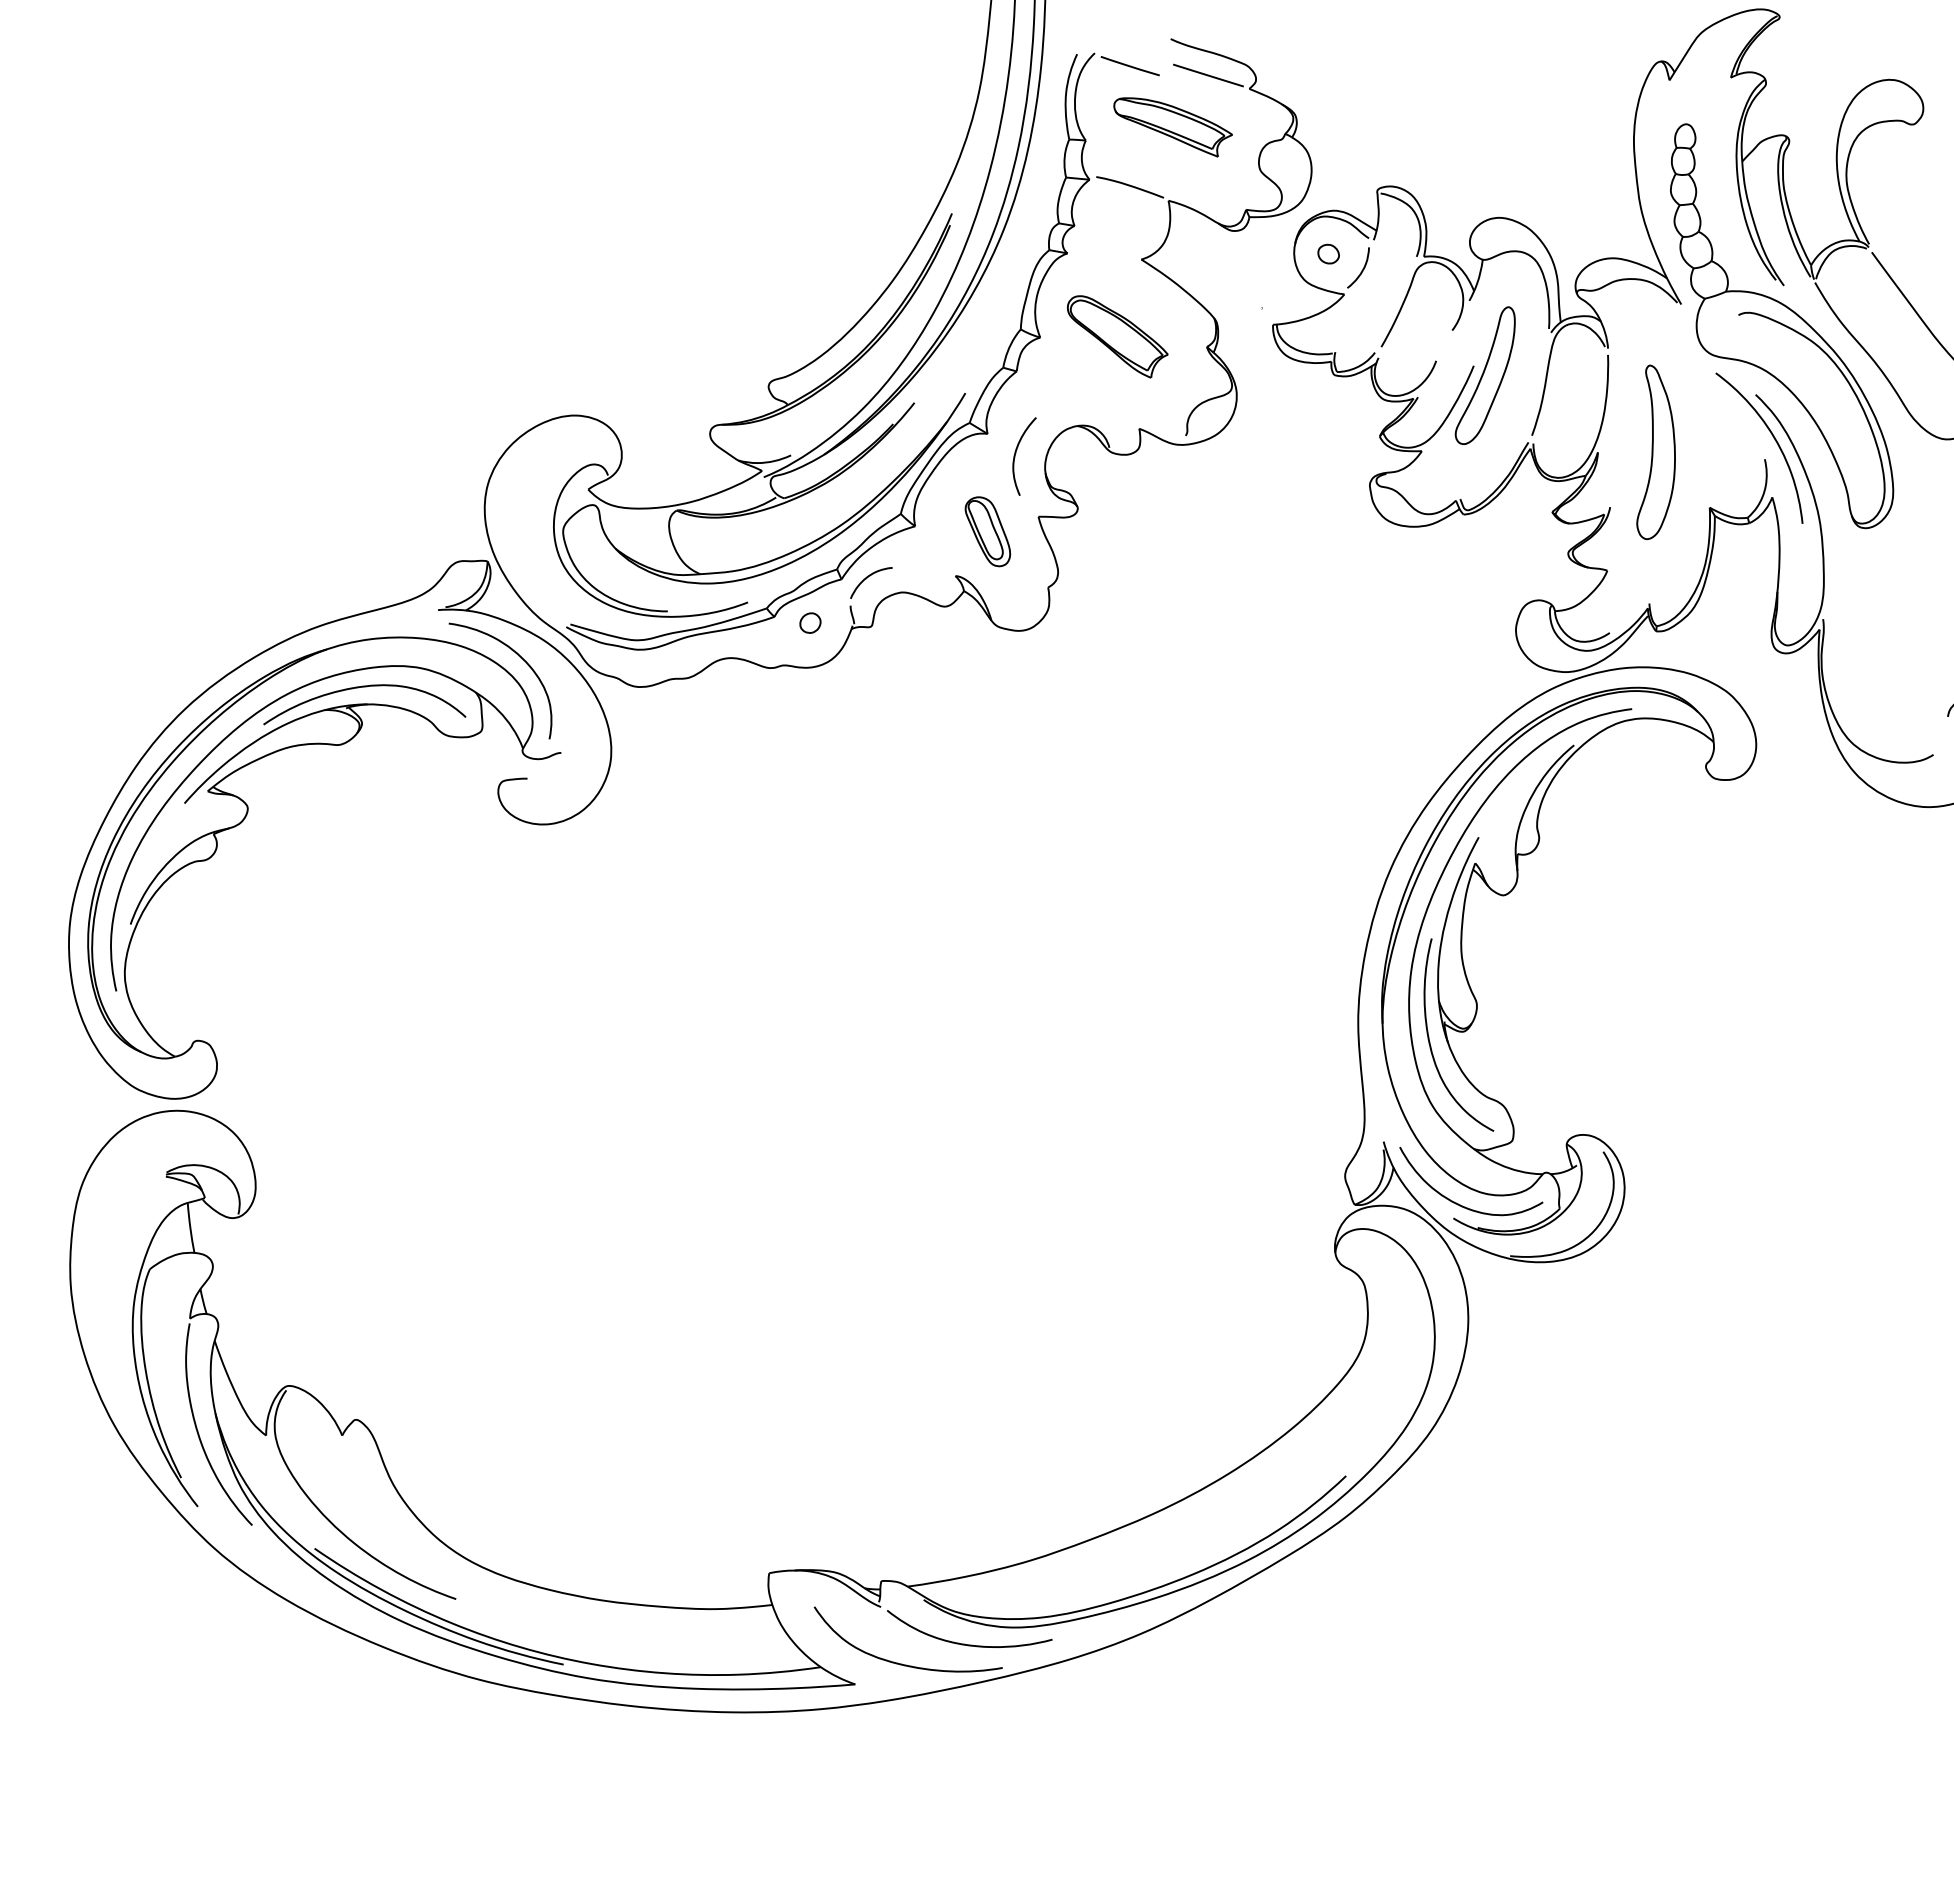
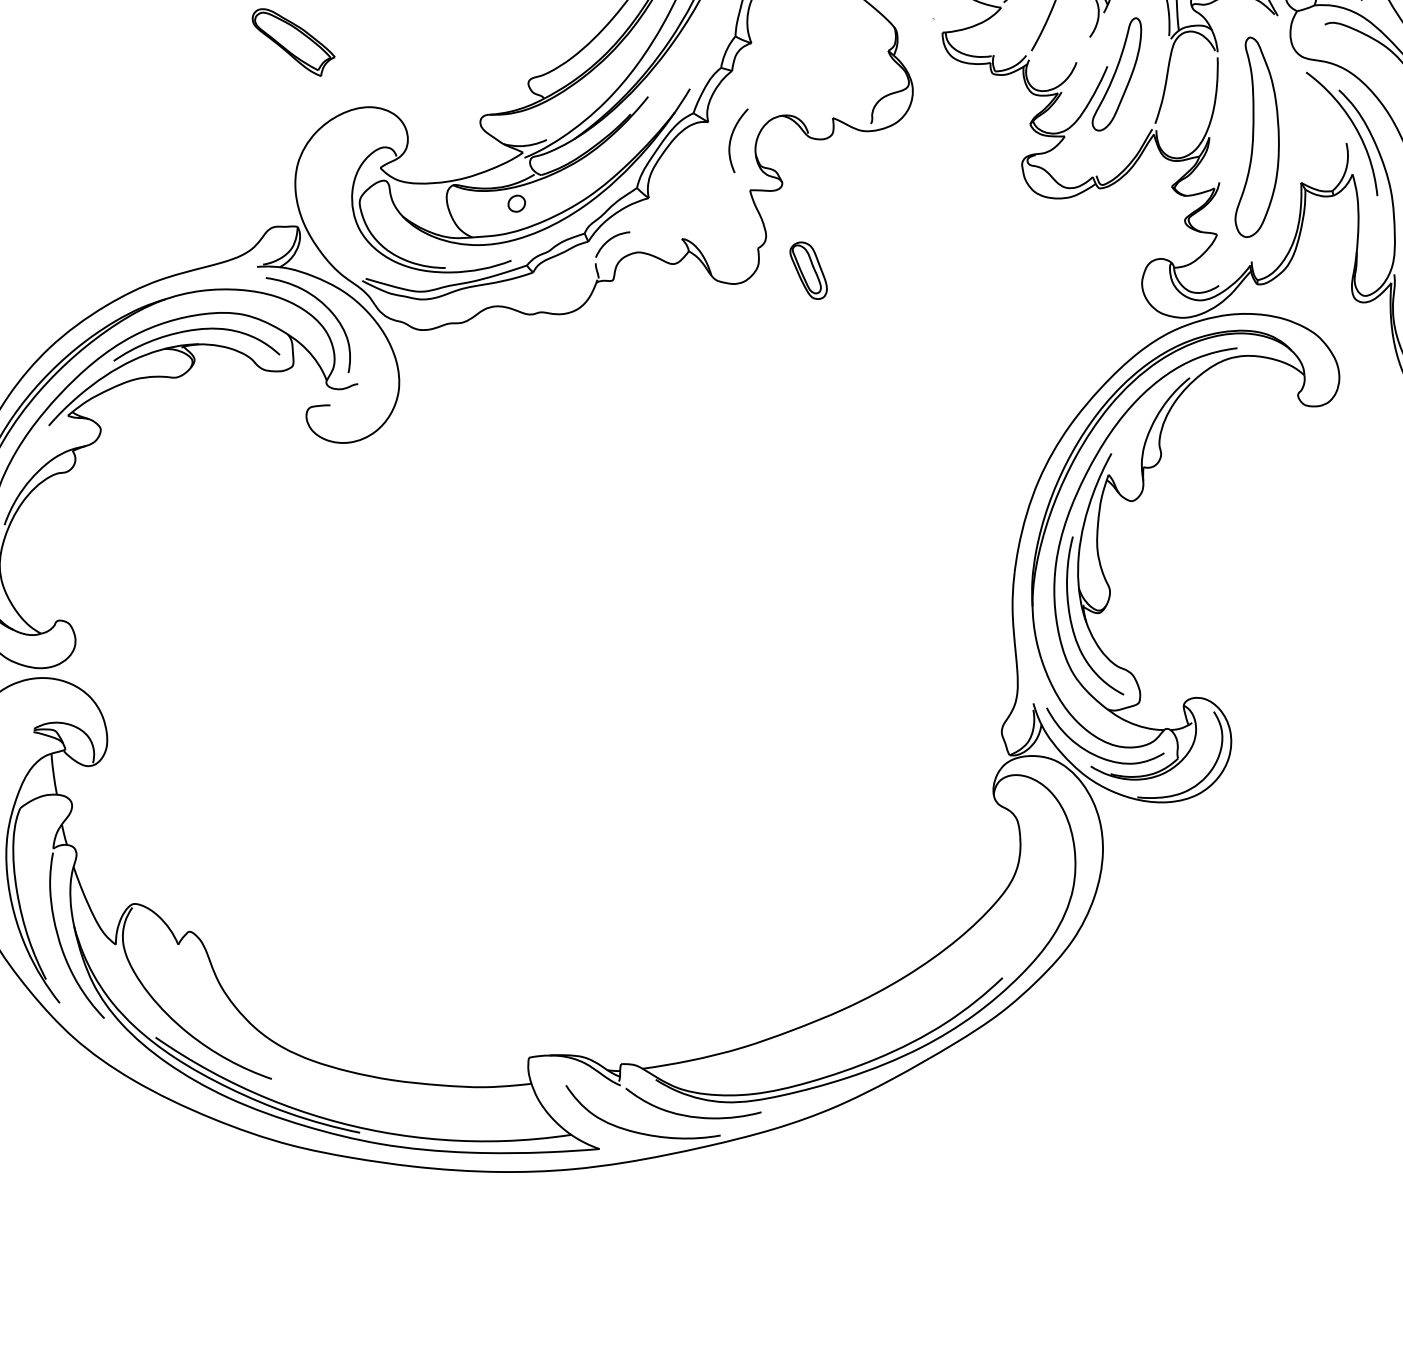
part: (1117, 336) -> (293, 42), moved
part: (1655, 452) -> (1256, 137), size x1.4
part: (987, 531) -> (808, 270), moved
part: (810, 622) -> (516, 203), moved

